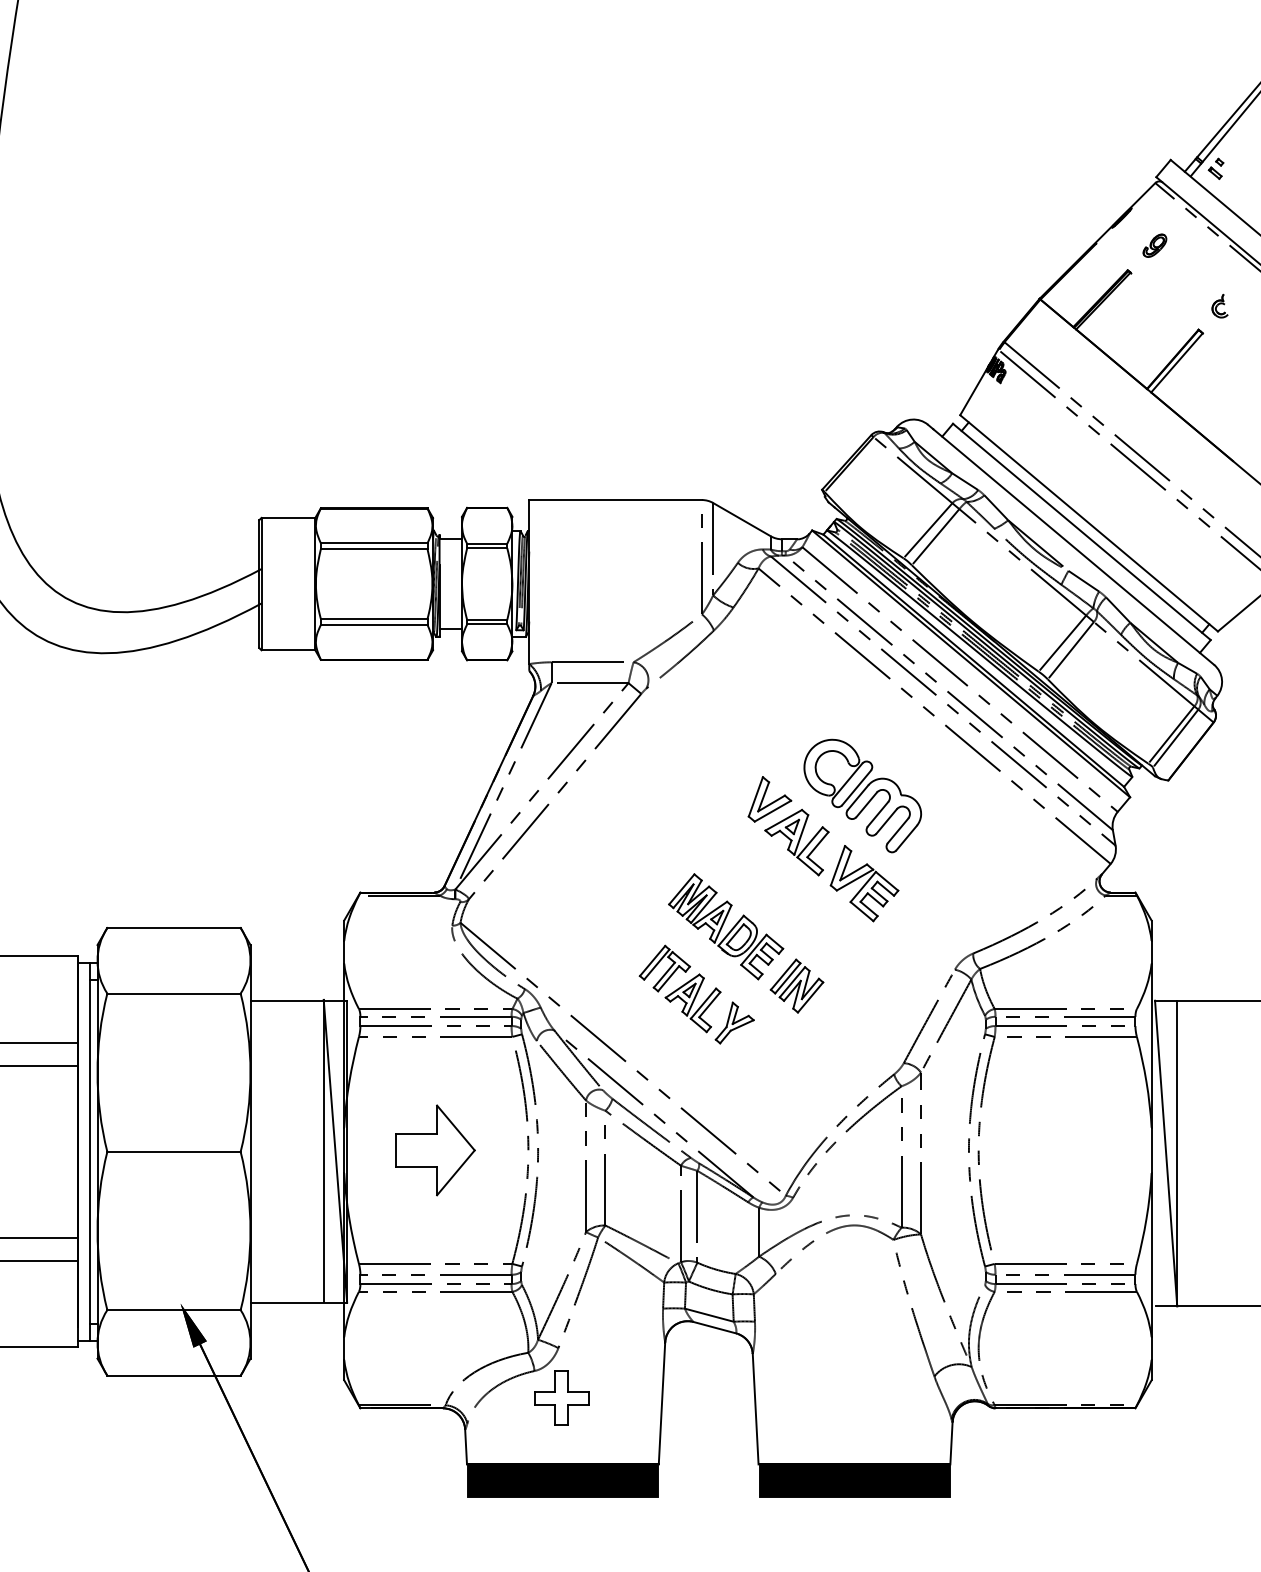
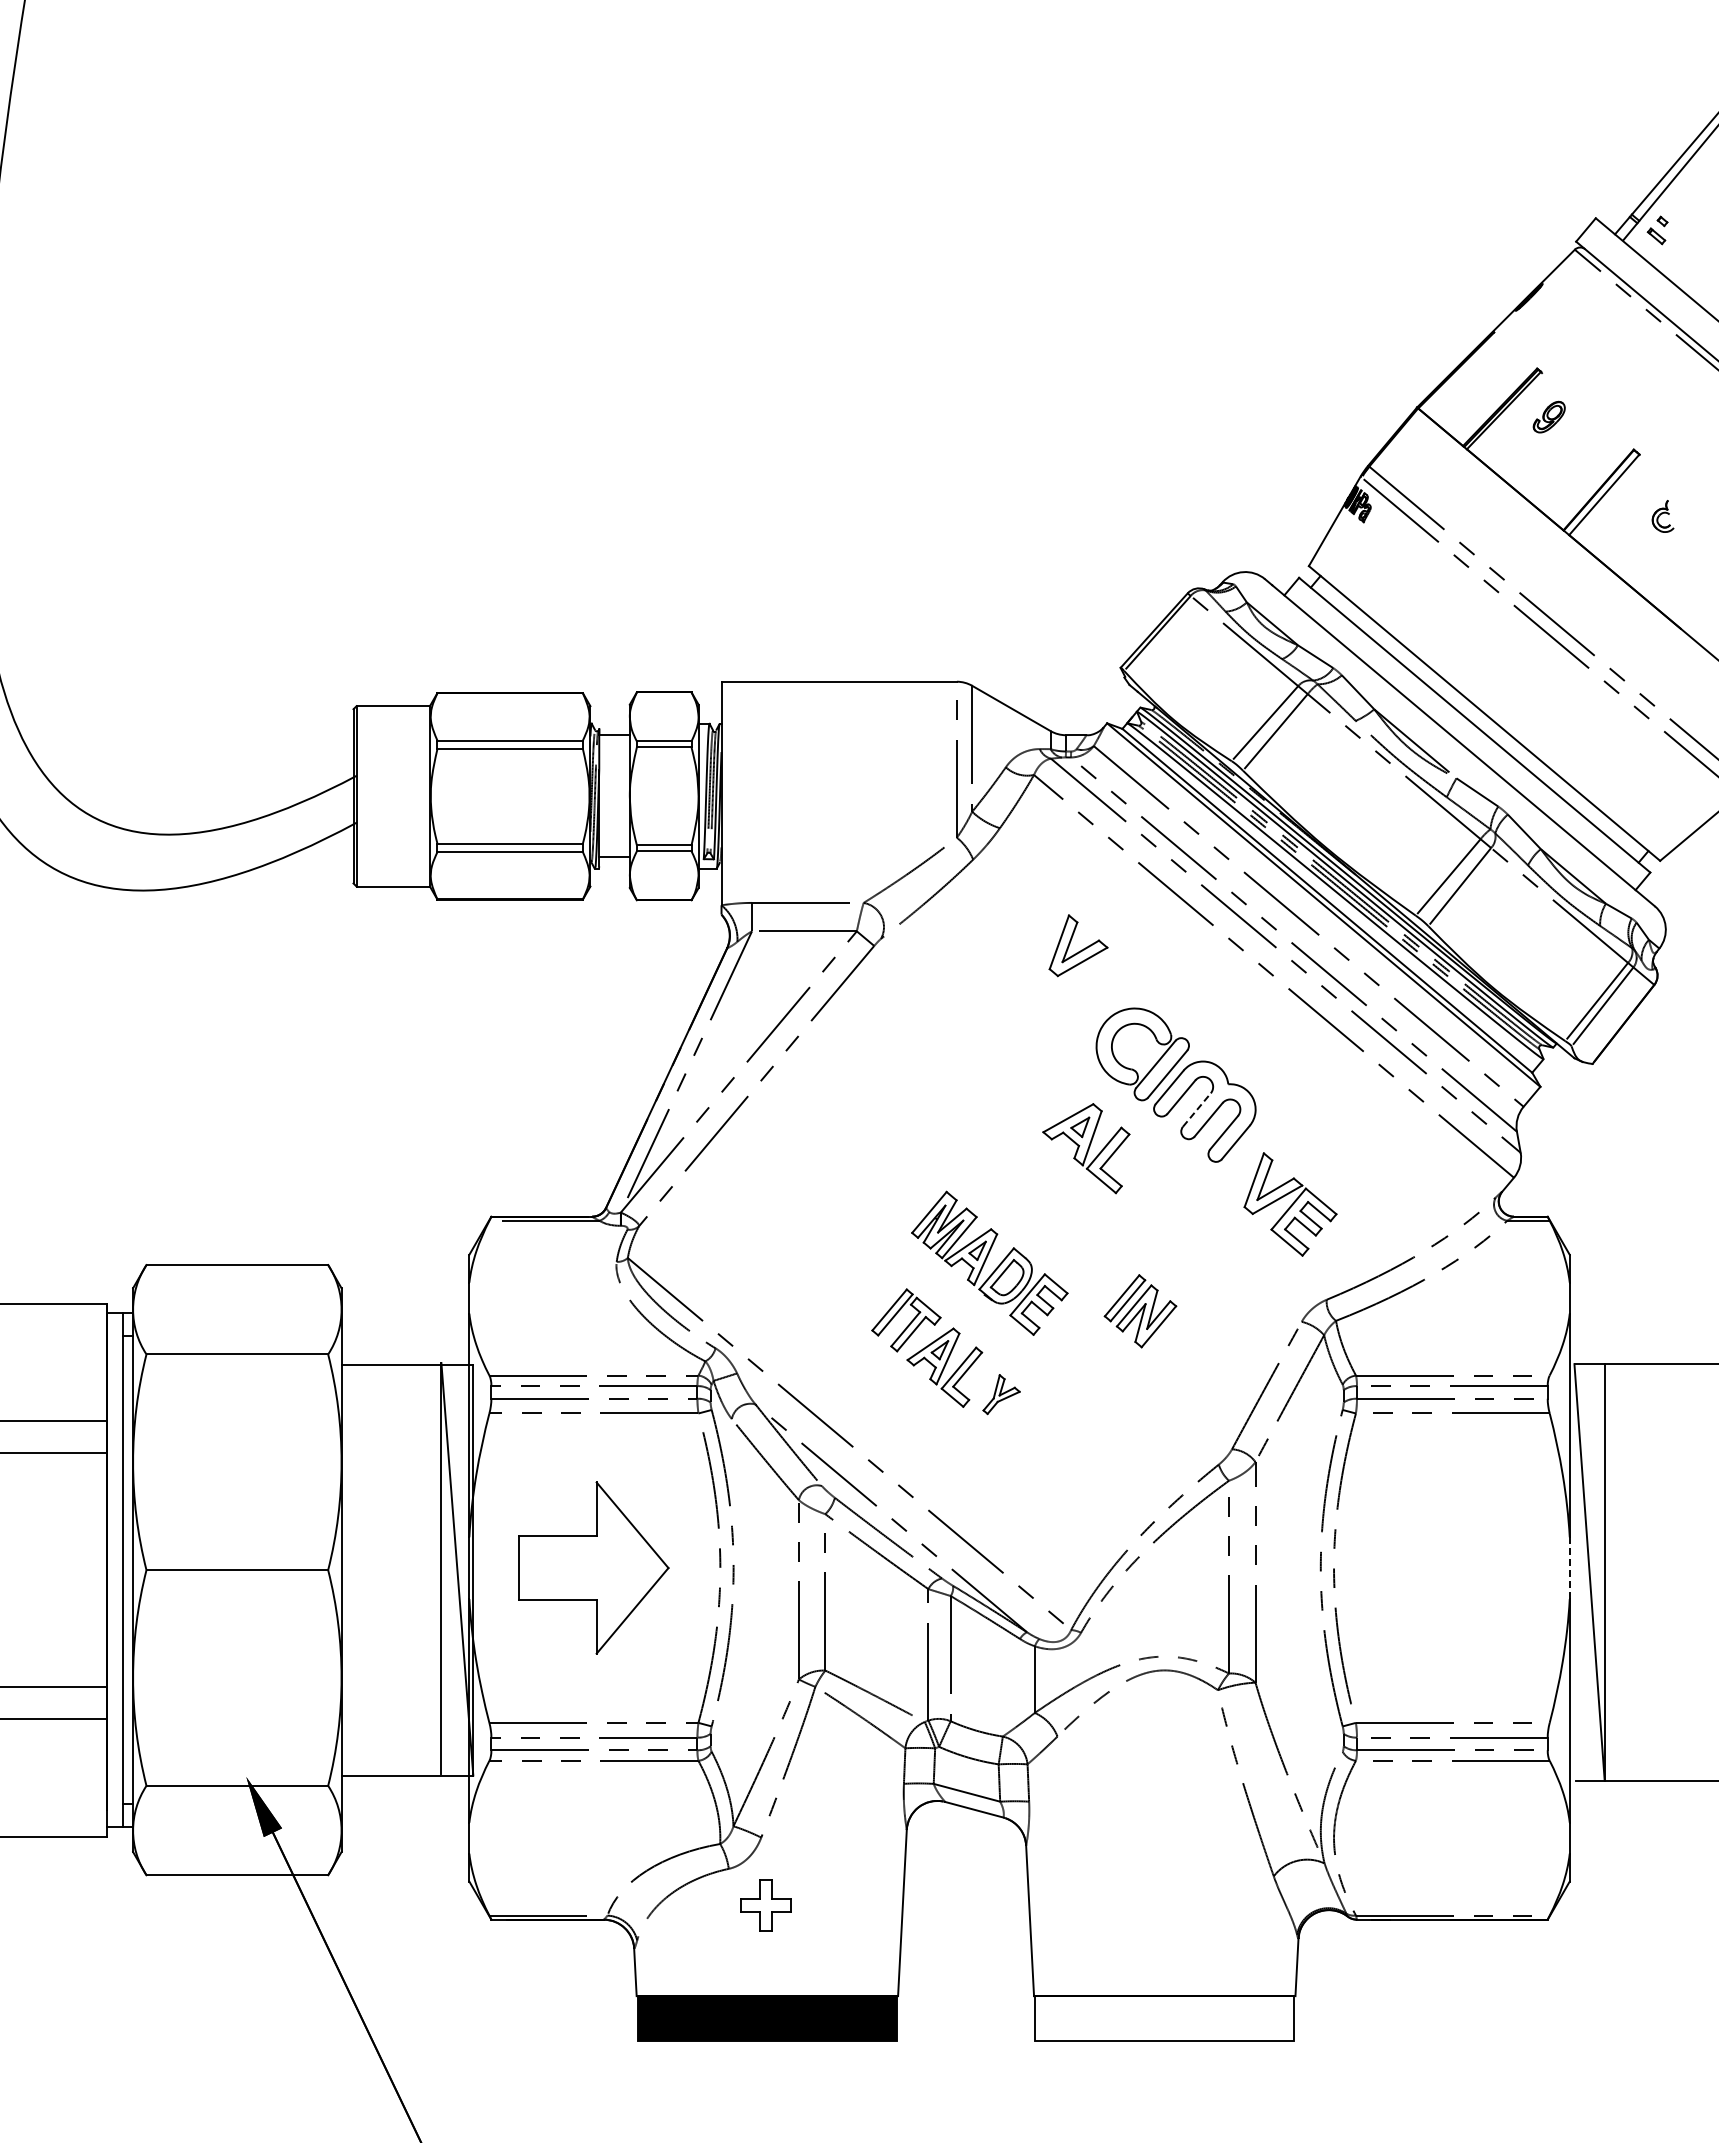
part: (1154, 245) -> (1548, 416), moved
part: (1219, 306) -> (1662, 516), moved
part: (769, 799) -> (1078, 945), moved
line: (877, 814) -> (1196, 1110), solid -> dashed
part: (864, 883) -> (1290, 1204), moved
part: (797, 986) -> (1140, 1311), moved
part: (734, 1022) -> (1001, 1394), size x0.7
part: (435, 1150) -> (593, 1568), size x1.4
line: (1151, 1150) -> (1569, 1568), solid -> dashed
part: (561, 1397) -> (765, 1905), size x0.7
fill: (854, 1480) -> (1164, 2018), removed

